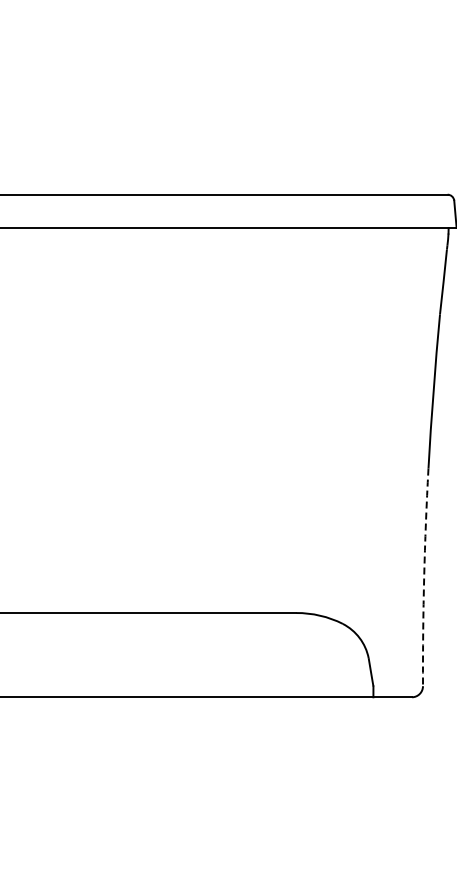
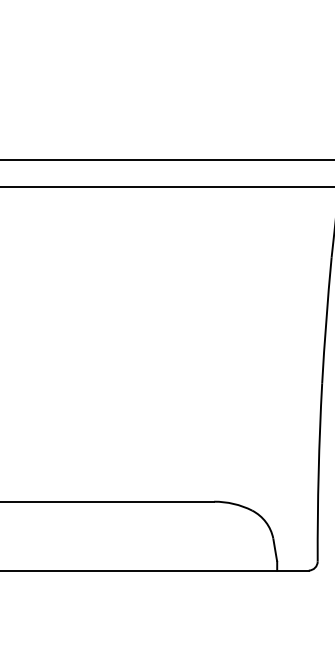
arc: (424, 577) -> (318, 472), dashed -> solid

